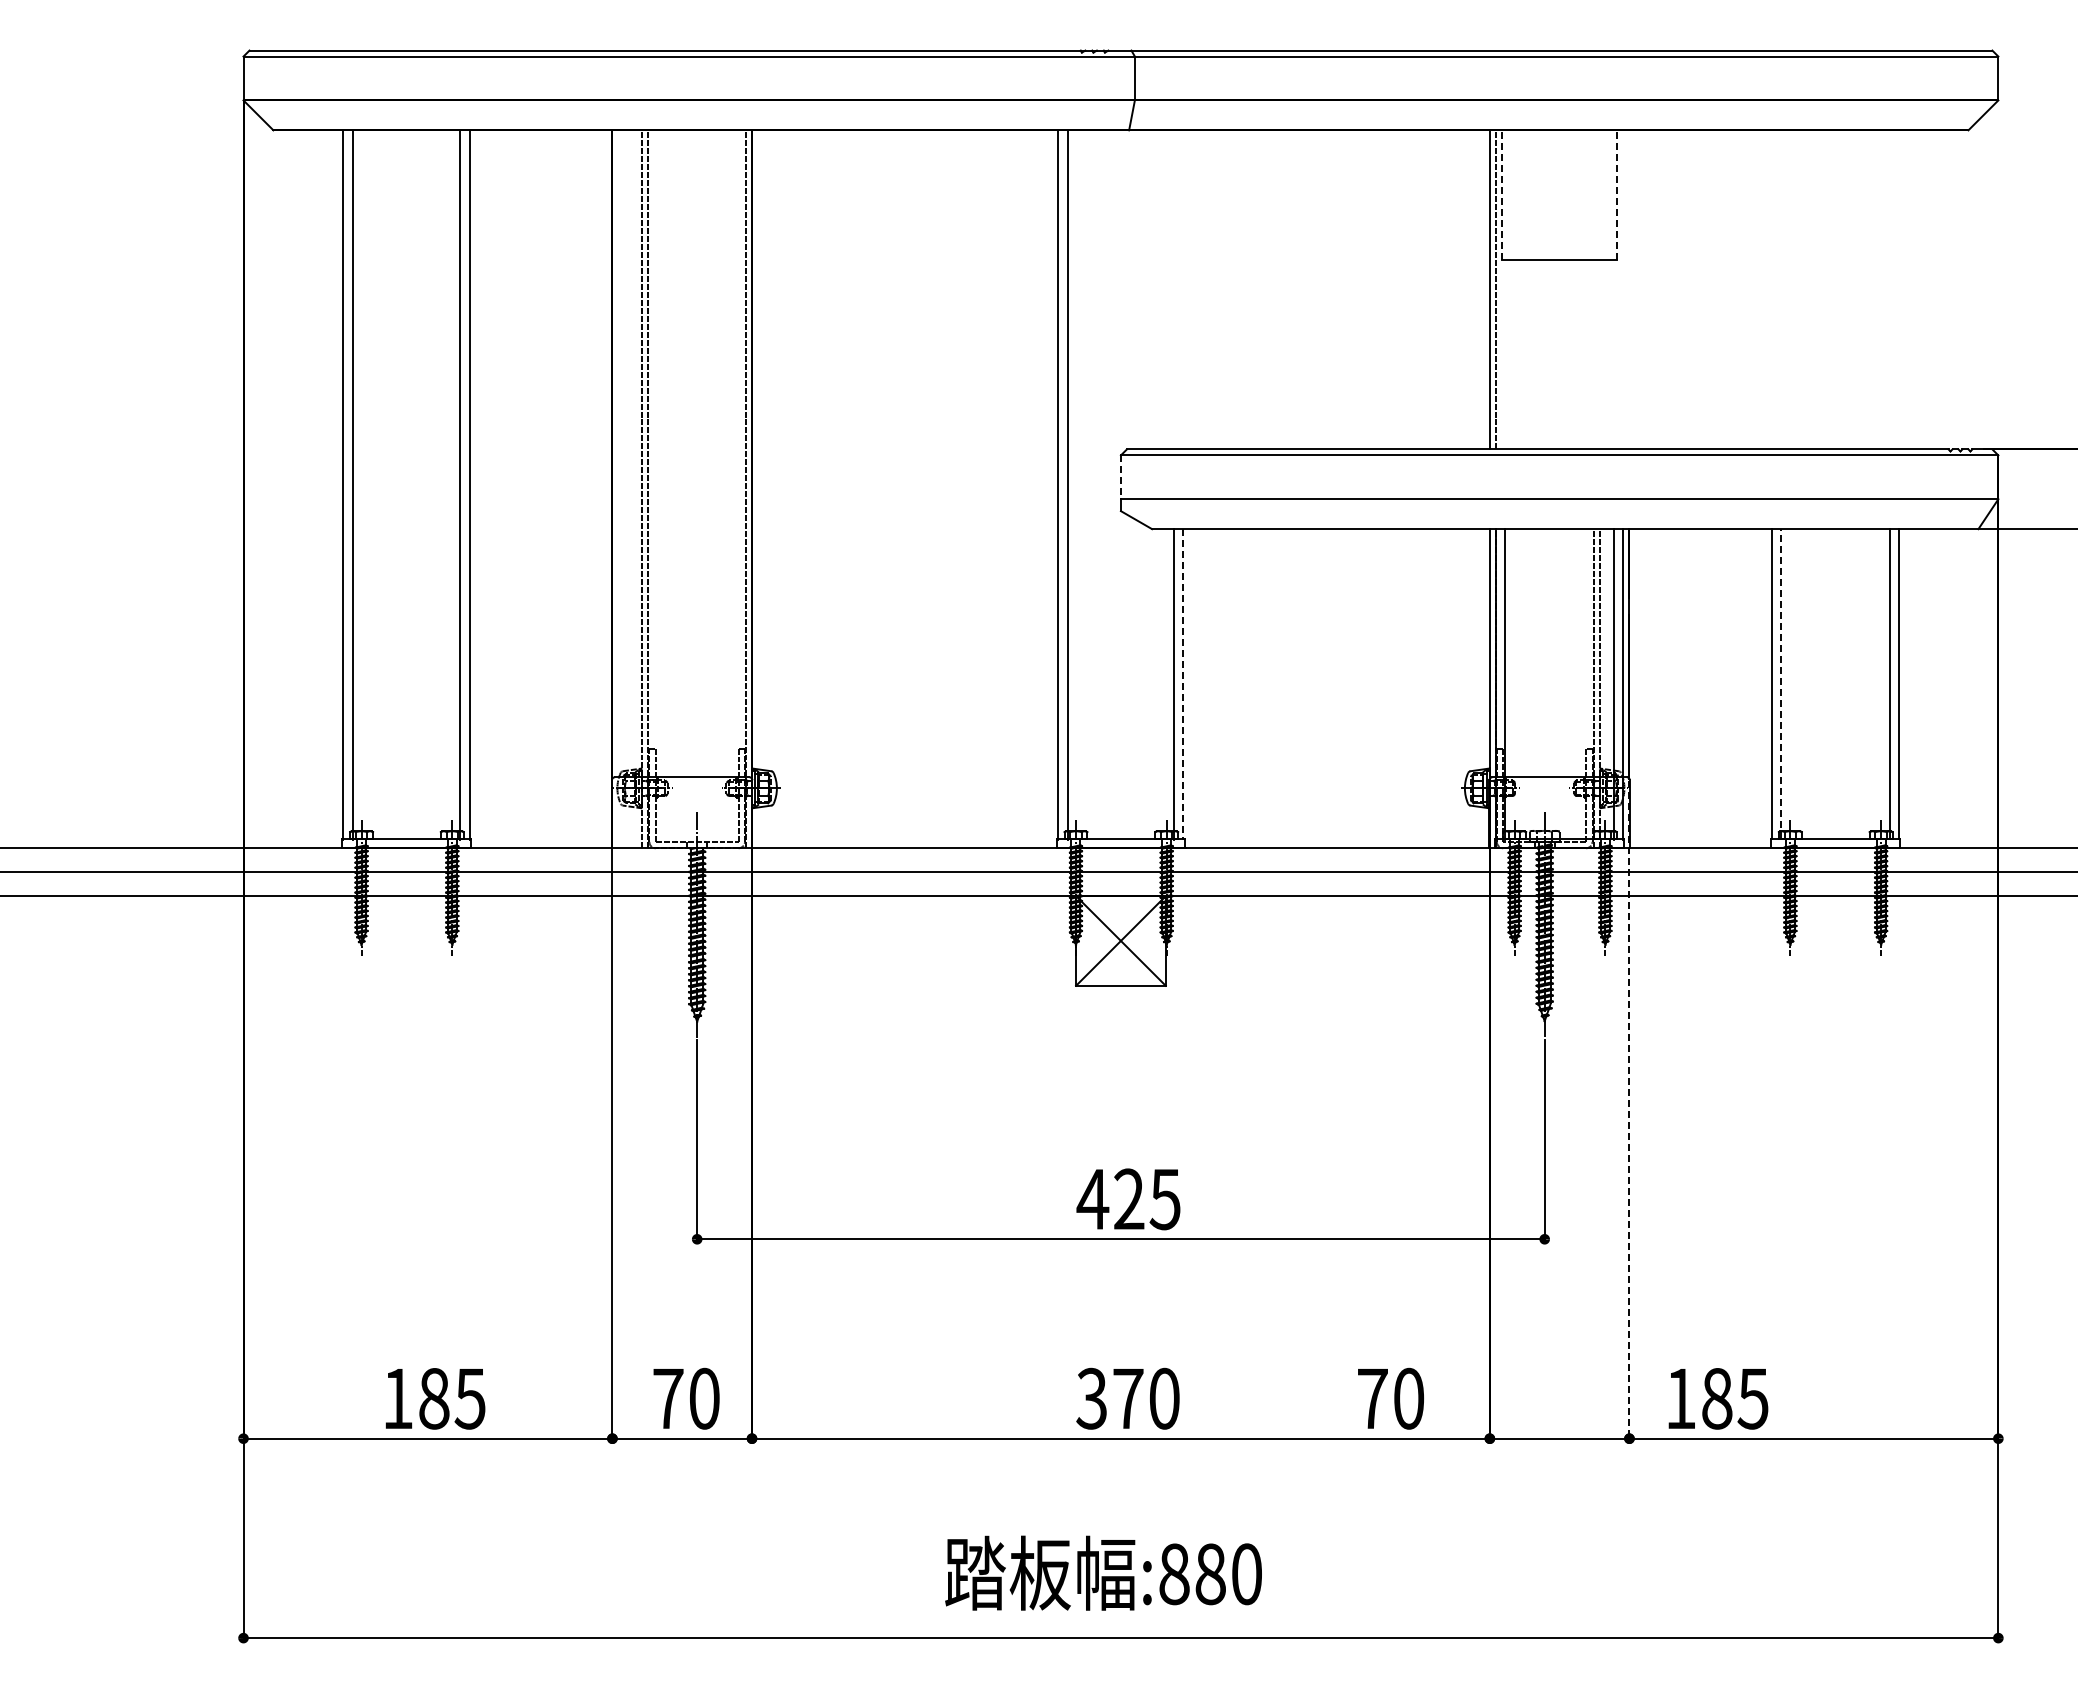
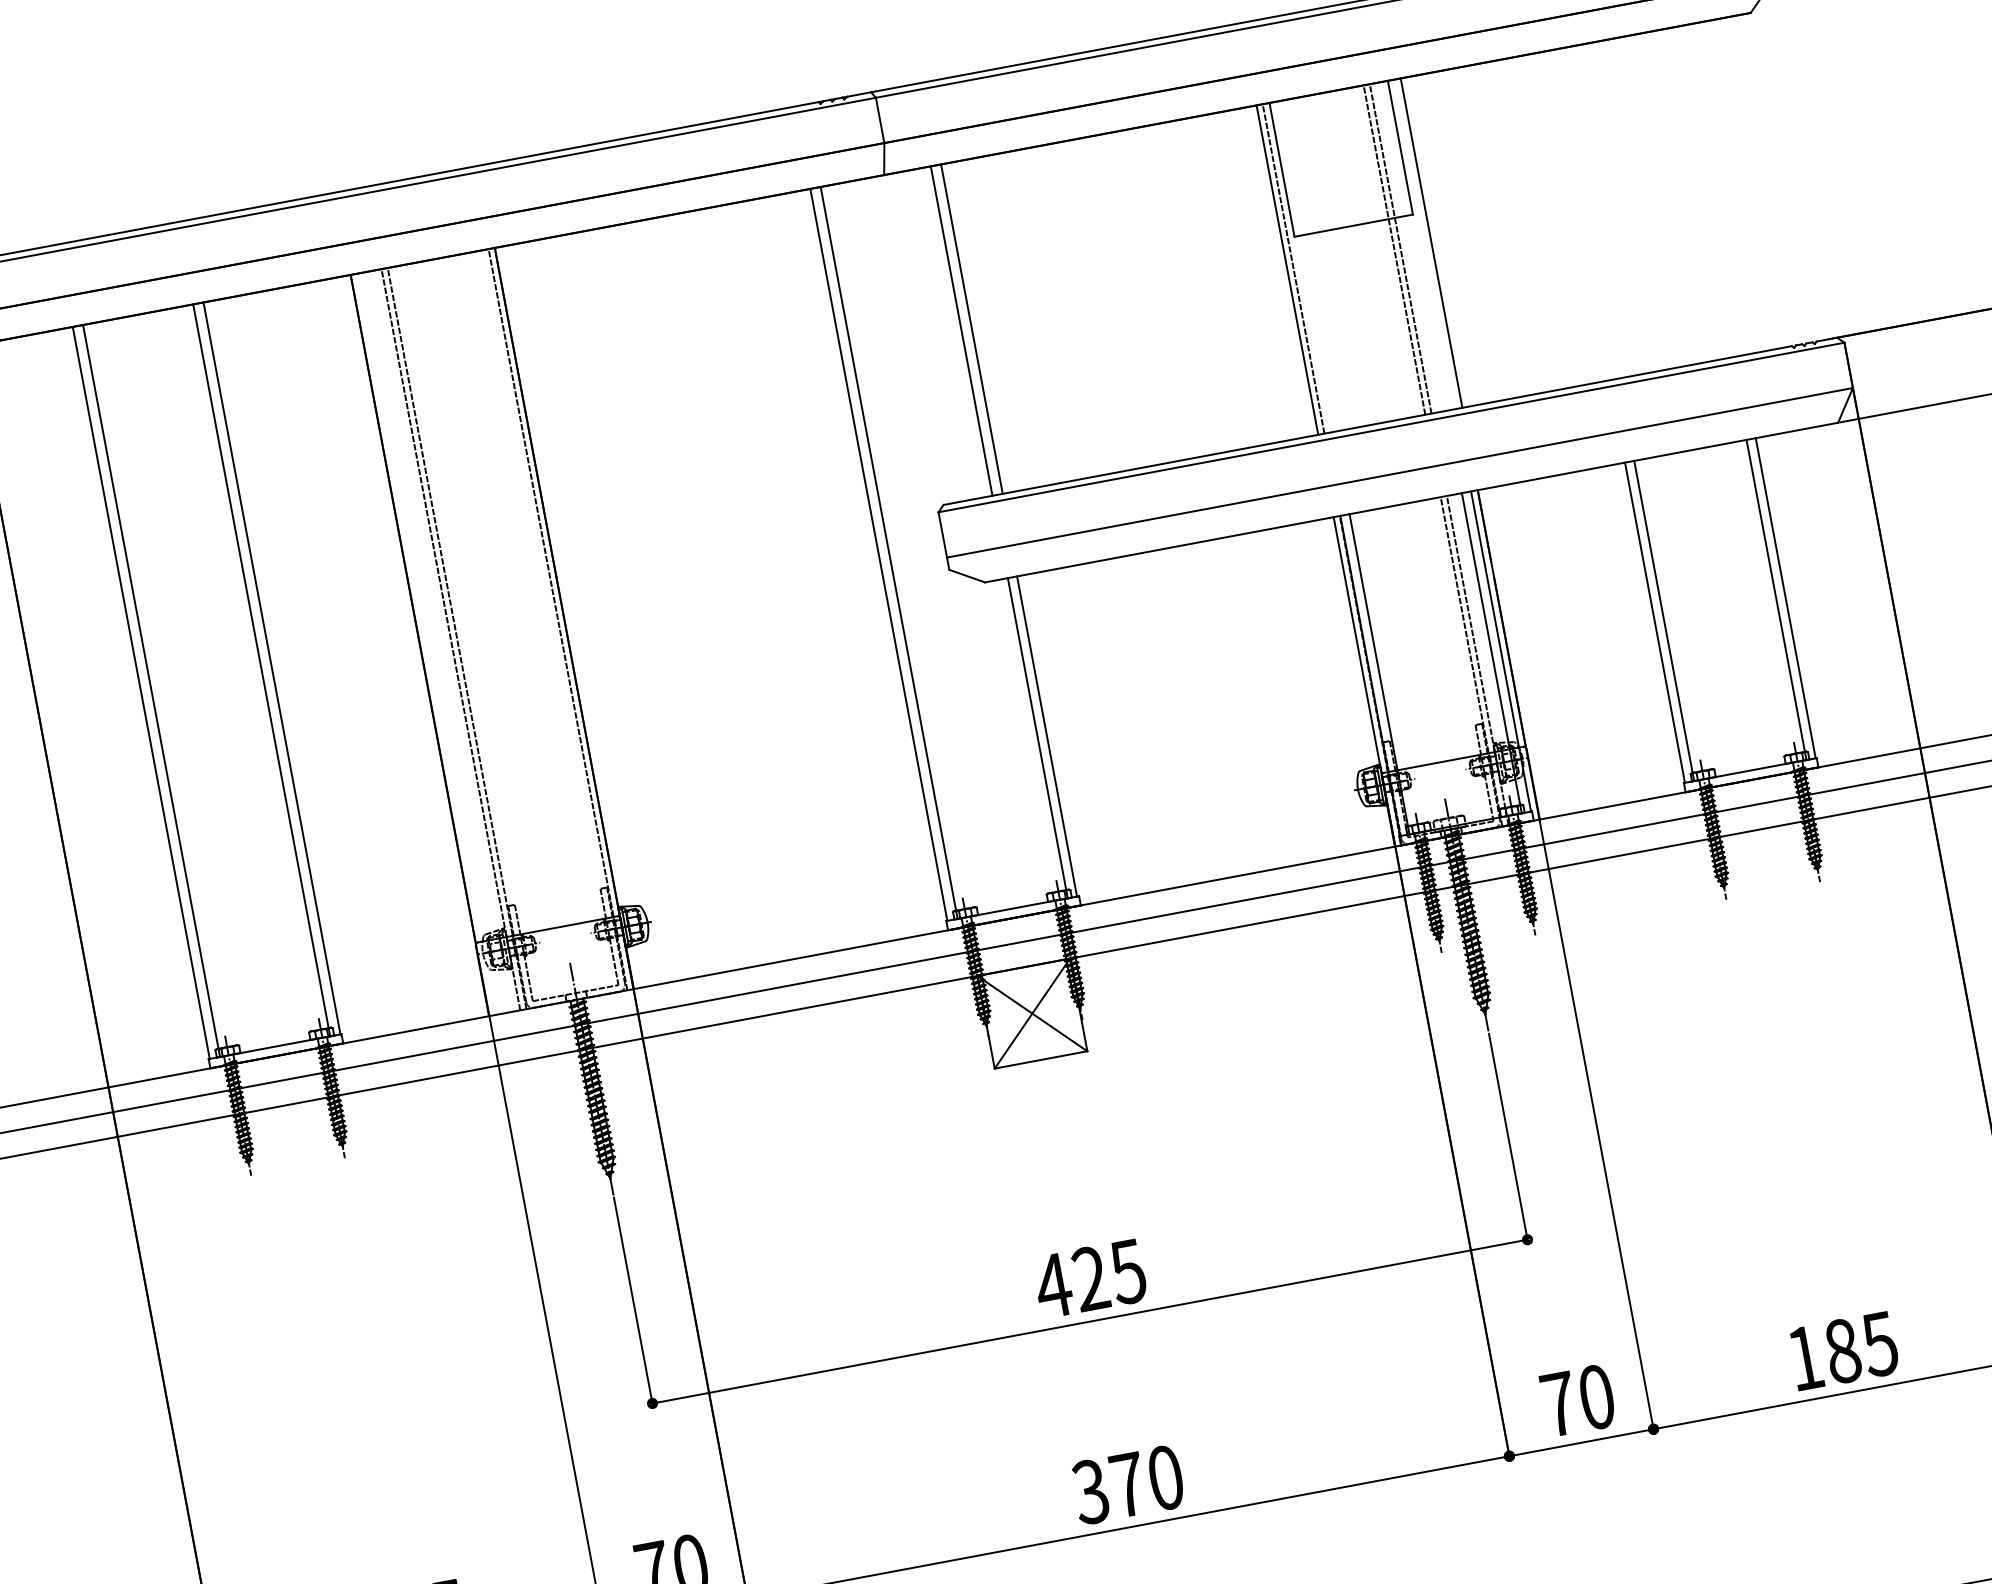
line: (1502, 195) -> (1282, 170), dashed -> solid
line: (1616, 195) -> (1399, 148), dashed -> solid
line: (1174, 289) -> (961, 330), added
line: (1184, 289) -> (972, 328), added
line: (1593, 289) -> (1394, 249), added
line: (1599, 289) -> (1400, 248), added
line: (1629, 289) -> (1431, 242), added
line: (1120, 477) -> (942, 535), dashed -> solid
line: (1780, 683) -> (1663, 620), dashed -> solid
line: (1183, 684) -> (1047, 736), dashed -> solid
line: (1629, 1110) -> (1590, 1090), dashed -> solid
text: (1390, 1398) -> (1577, 1400), moved
text: (1718, 1398) -> (1844, 1350), moved

